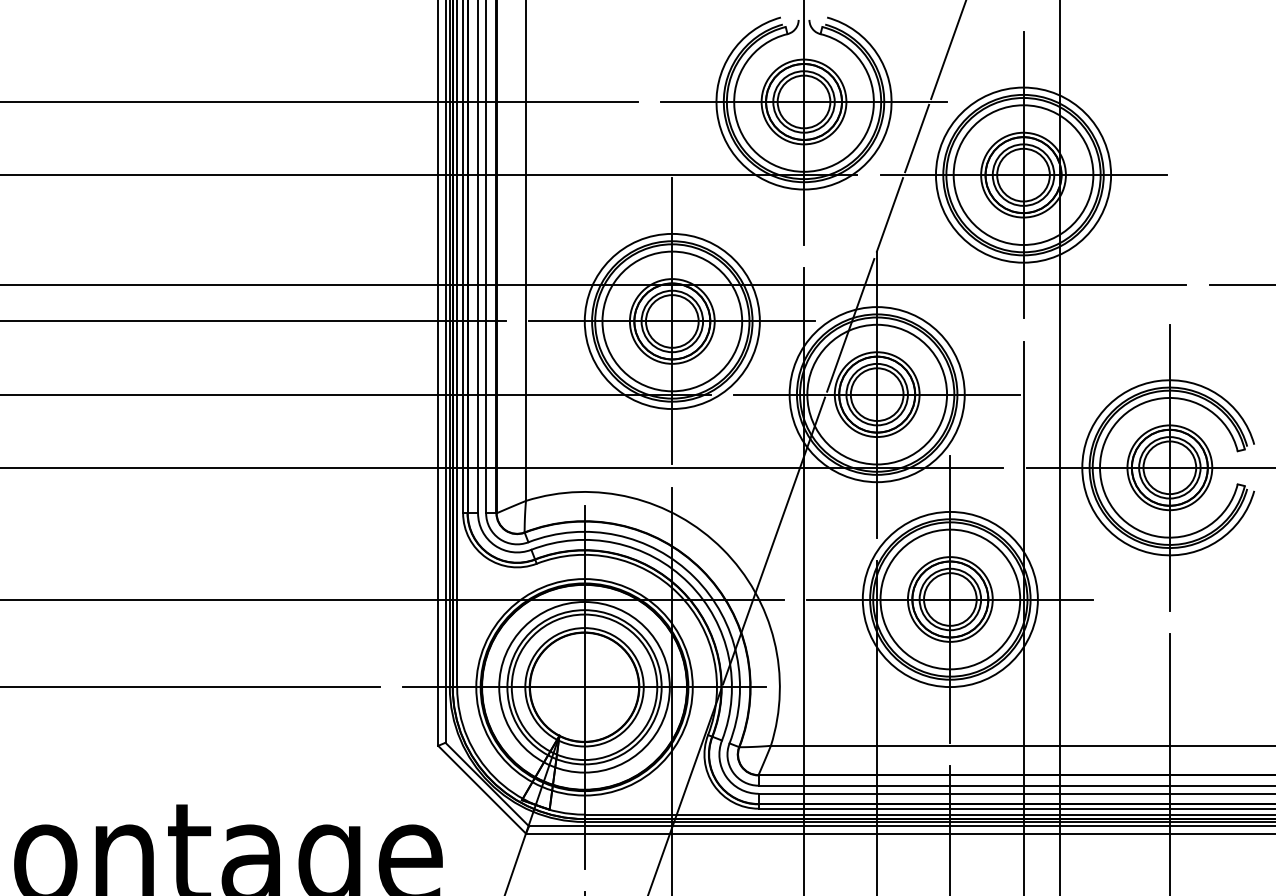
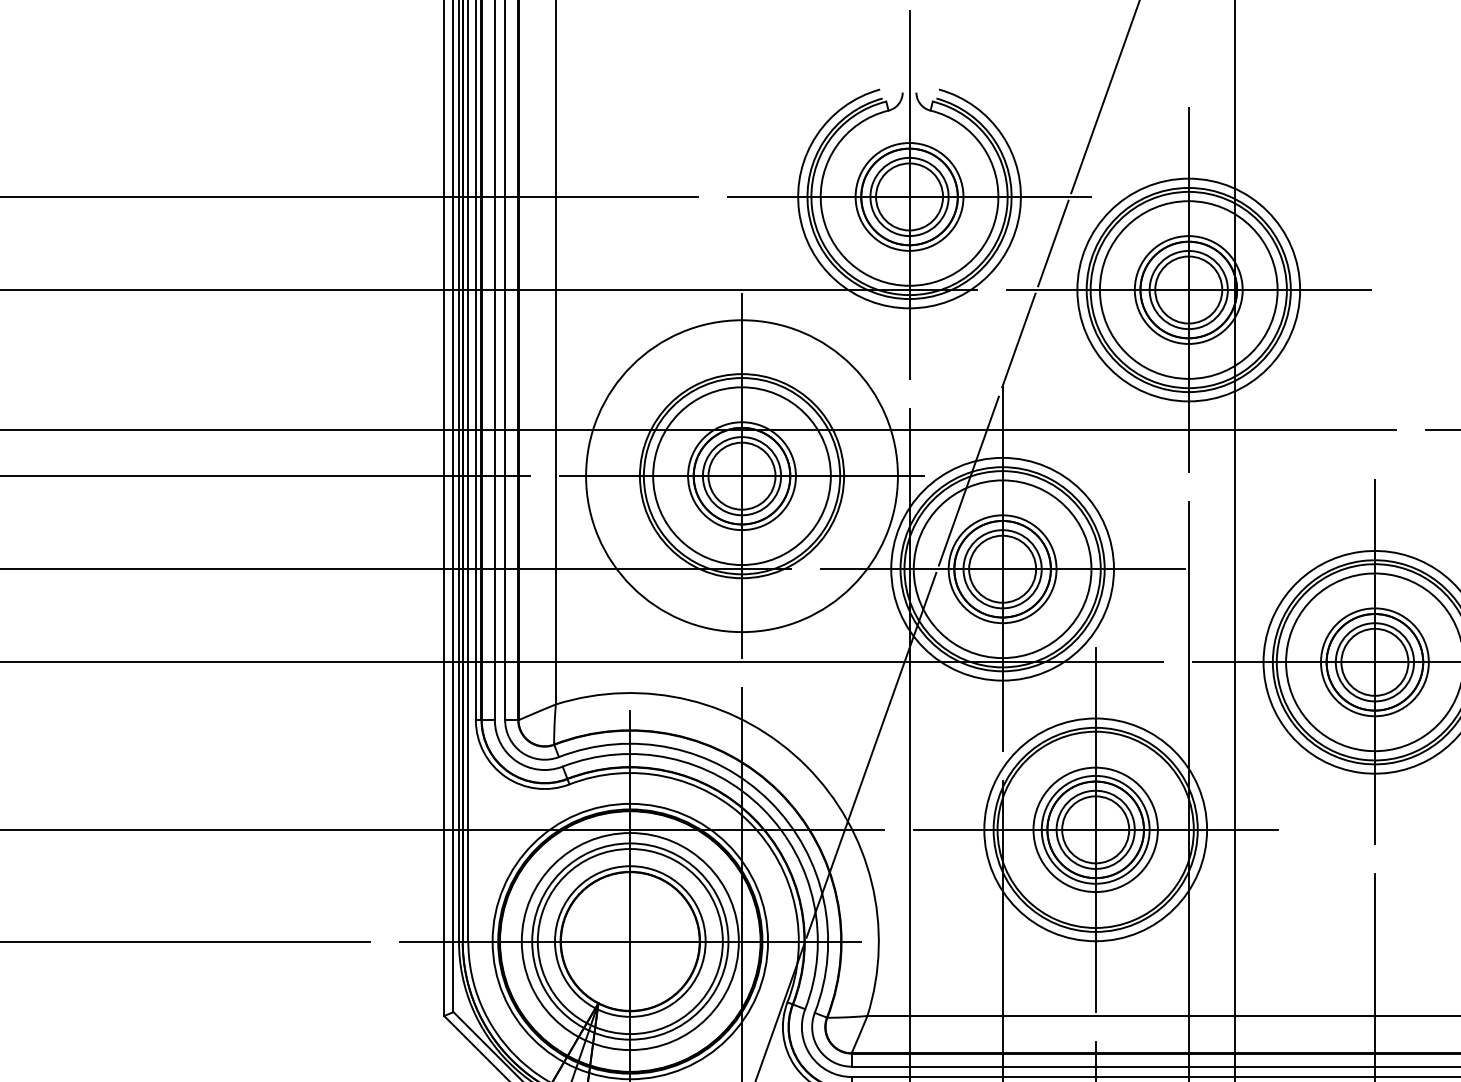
circle: (671, 321) -> (740, 476), size x1.4
circle: (950, 599) -> (1095, 829), size x0.7

